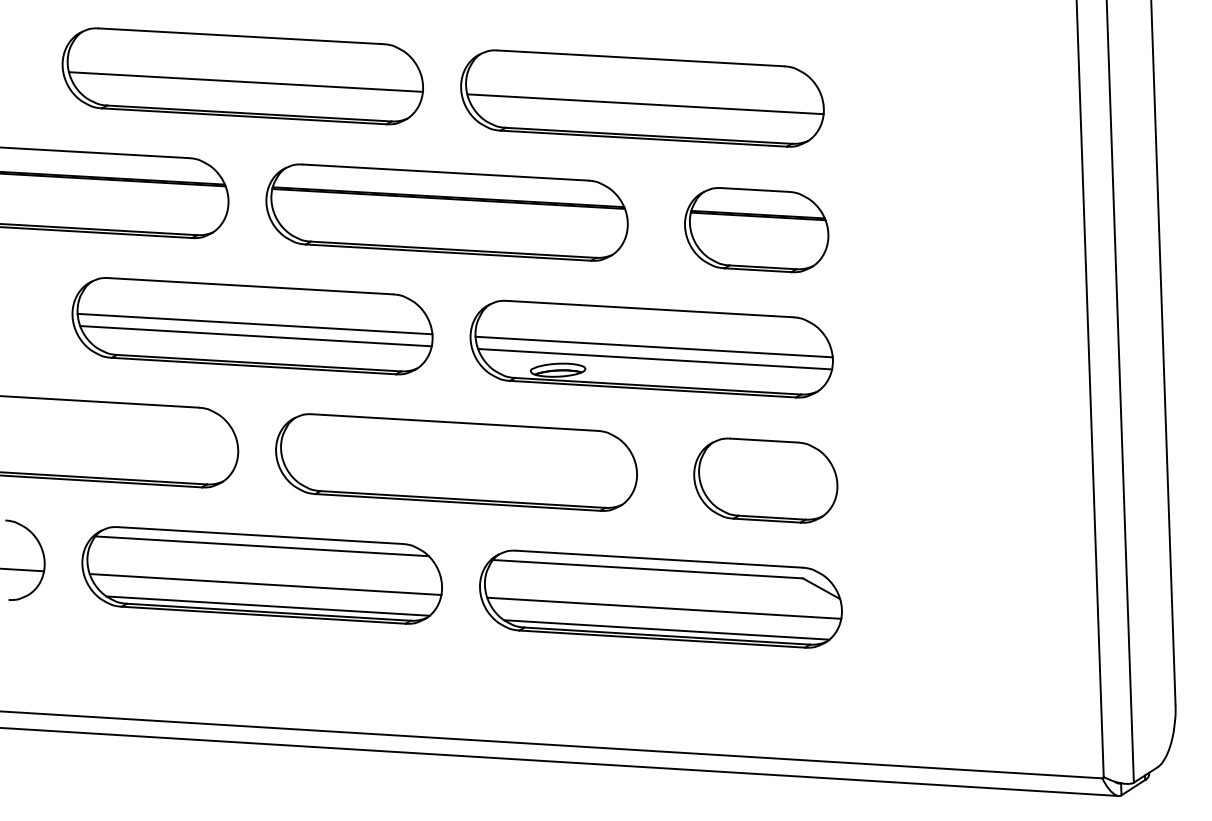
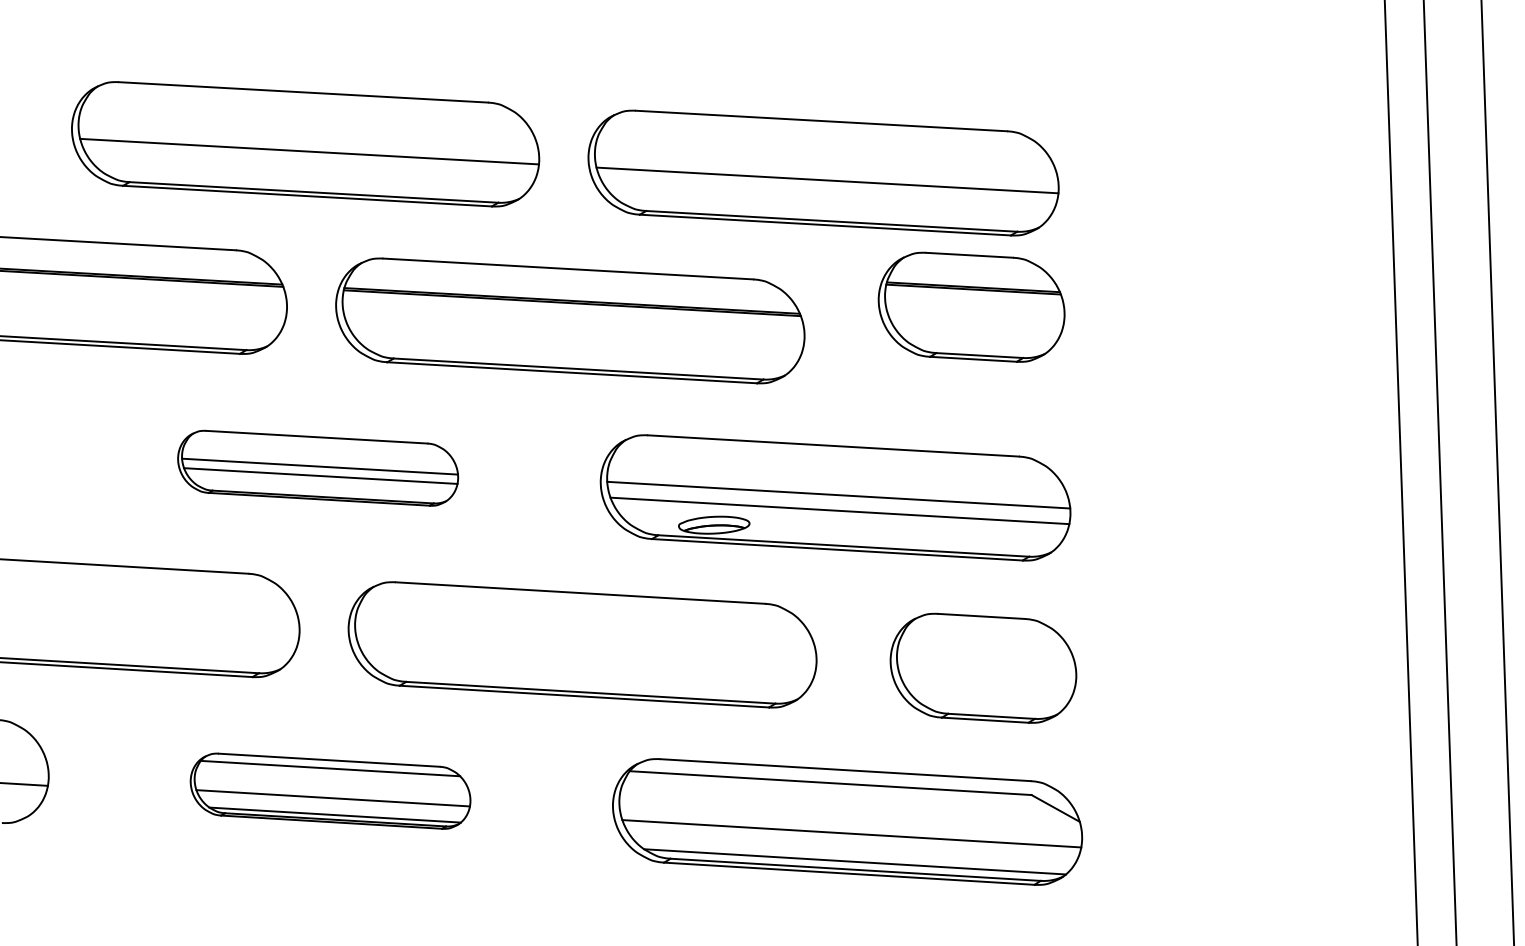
part: (756, 230) -> (971, 307), moved
part: (252, 326) -> (318, 468), size x0.6
part: (261, 575) -> (329, 791), size x0.6

